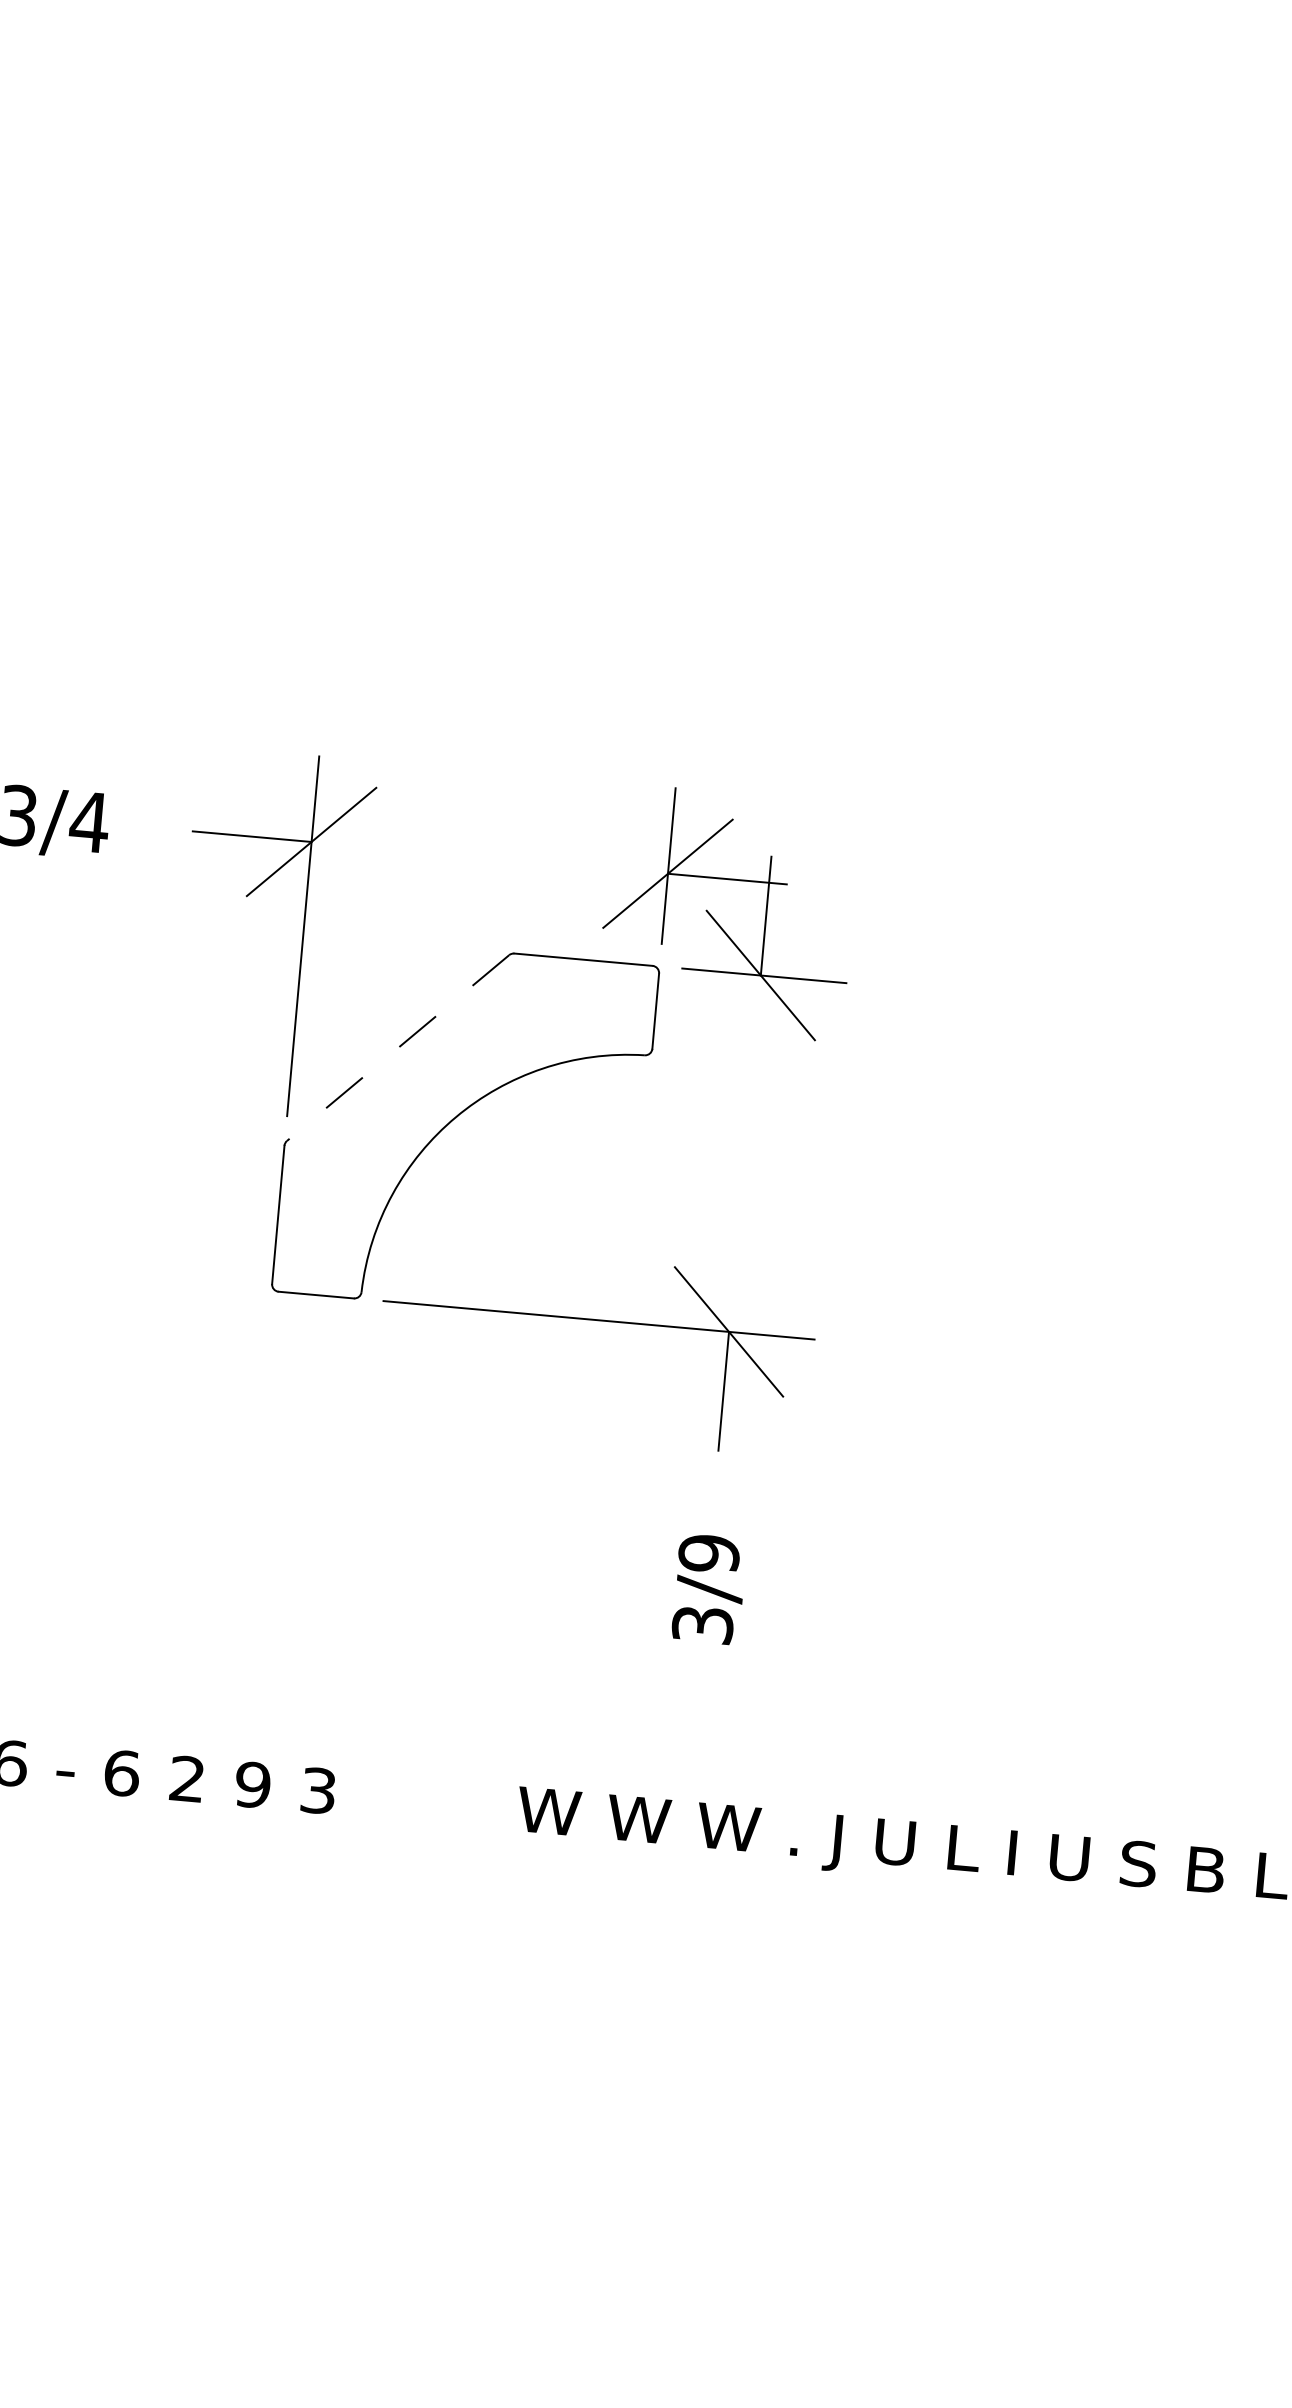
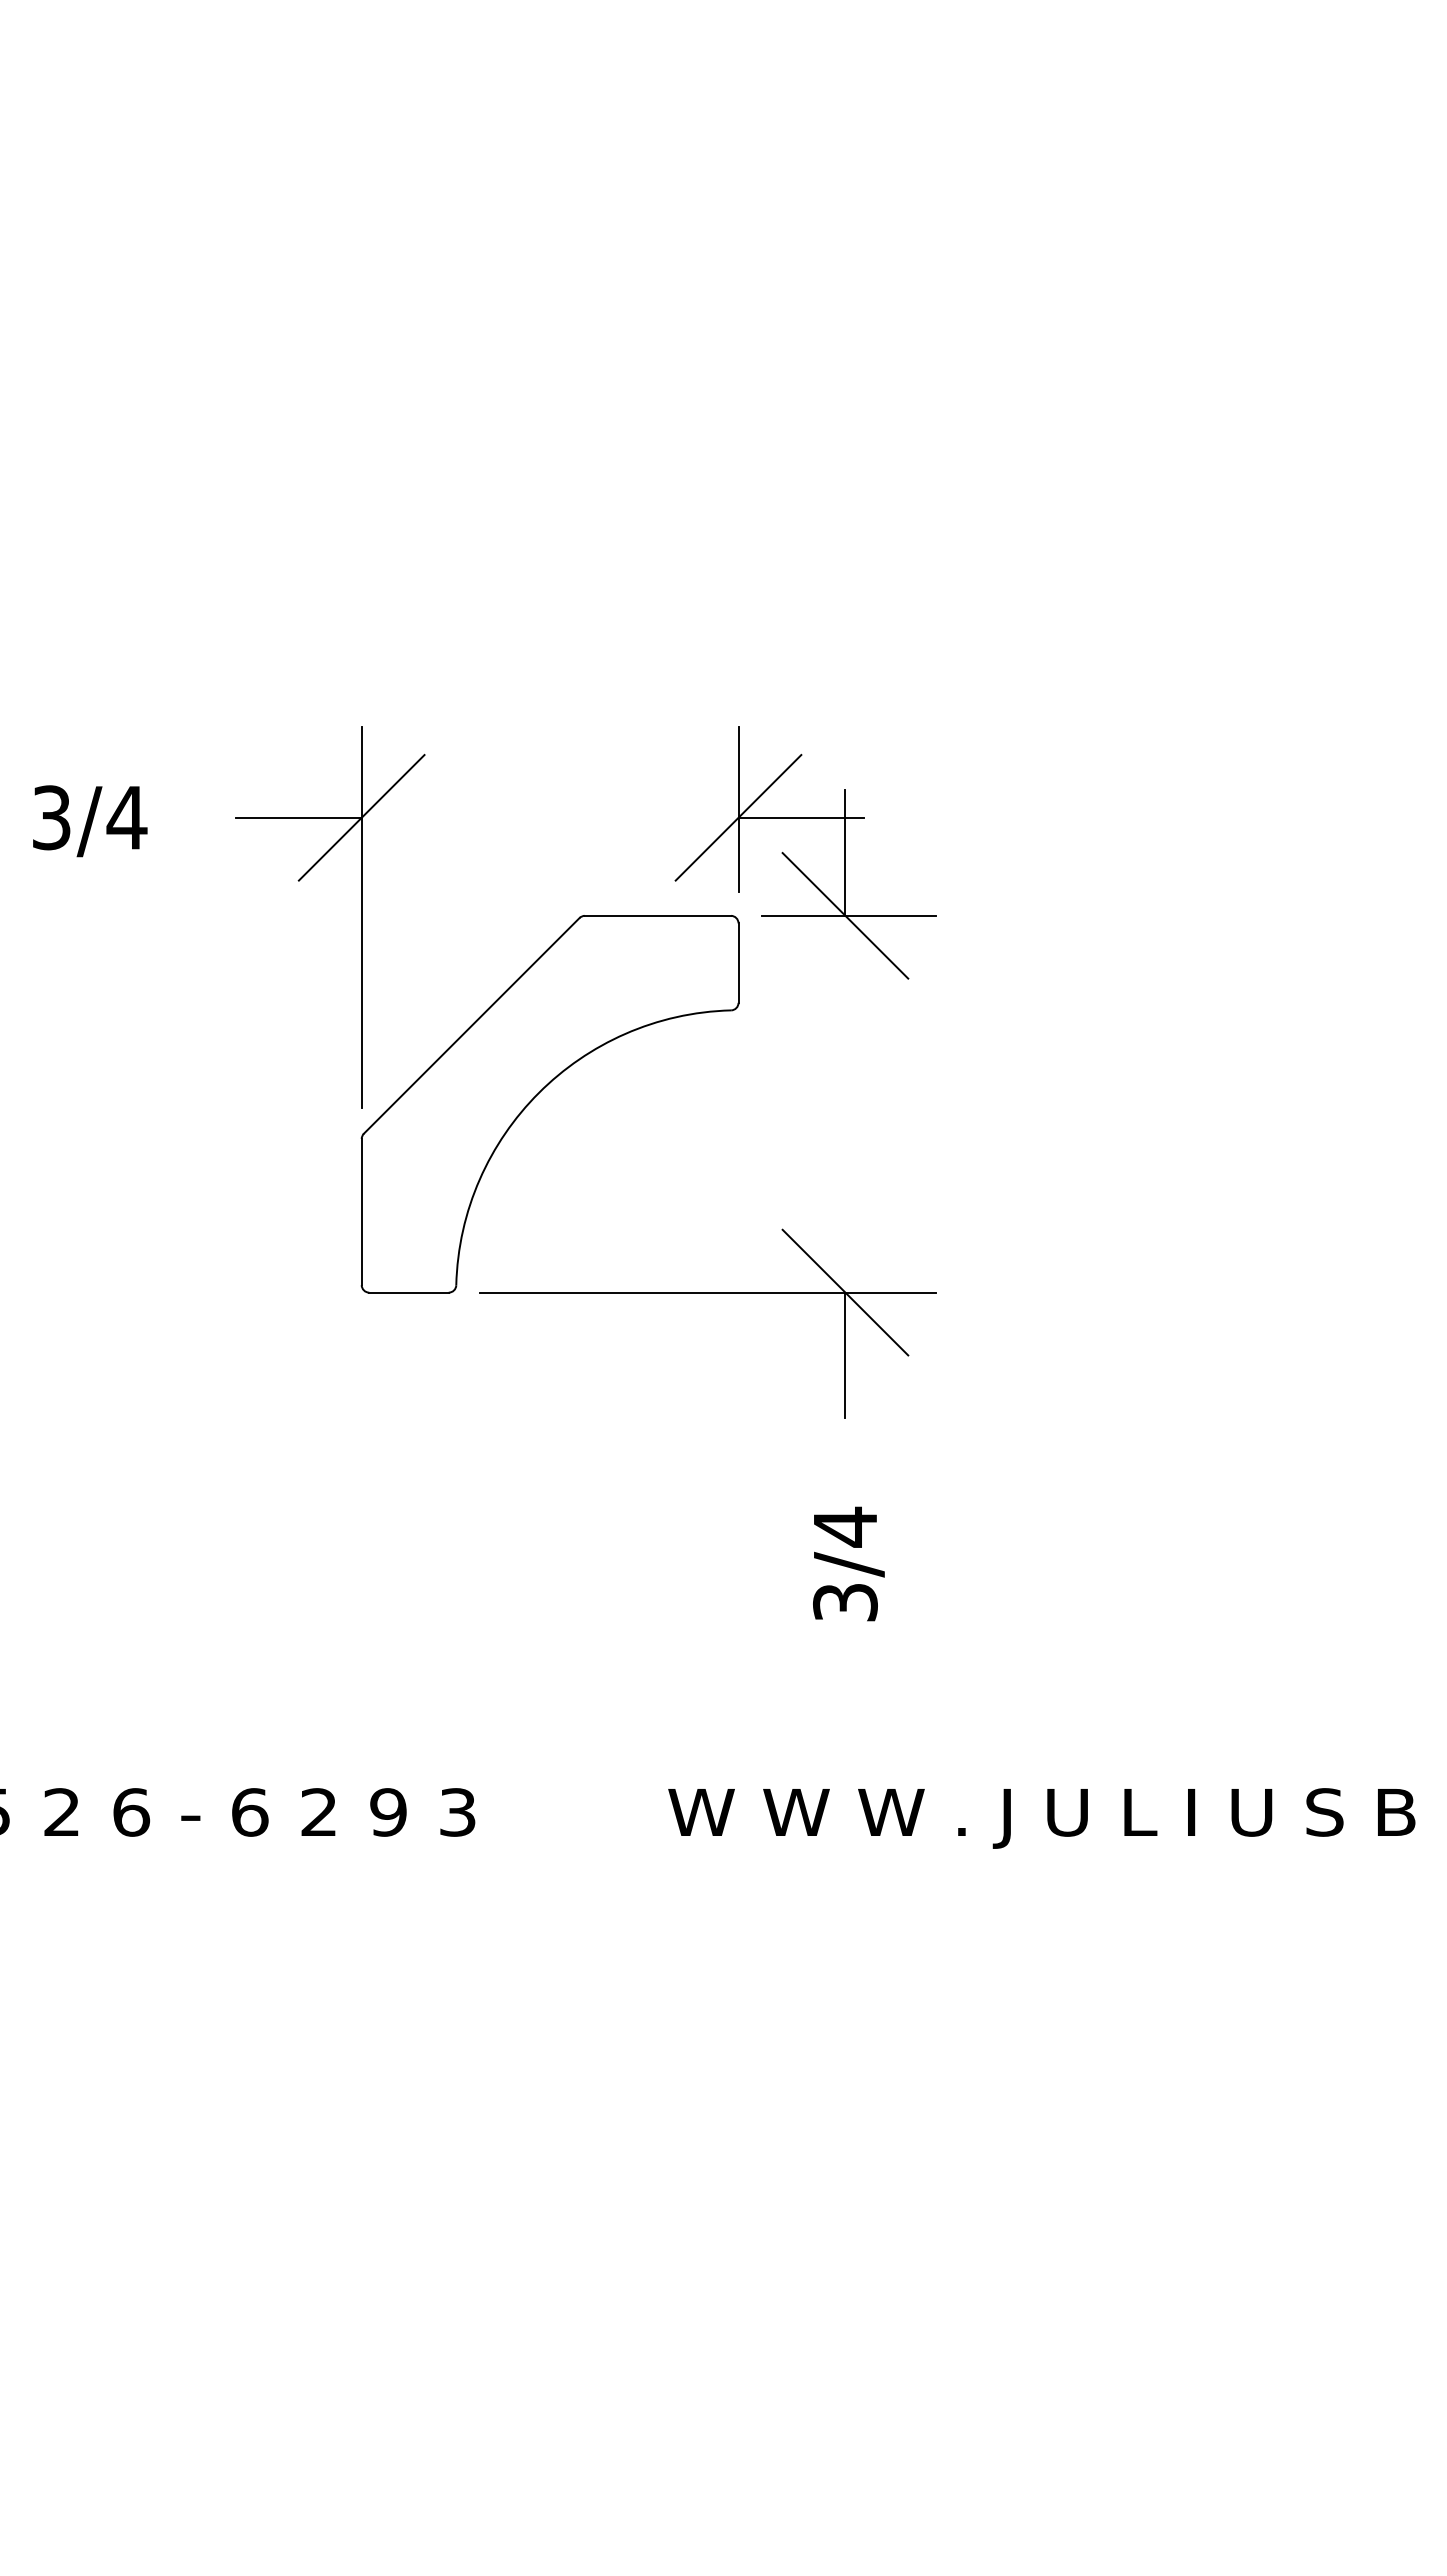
line: (397, 1048) -> (471, 1026), dashed -> solid
text: (709, 1553) -> (845, 1526), 3/9 -> 3/4

